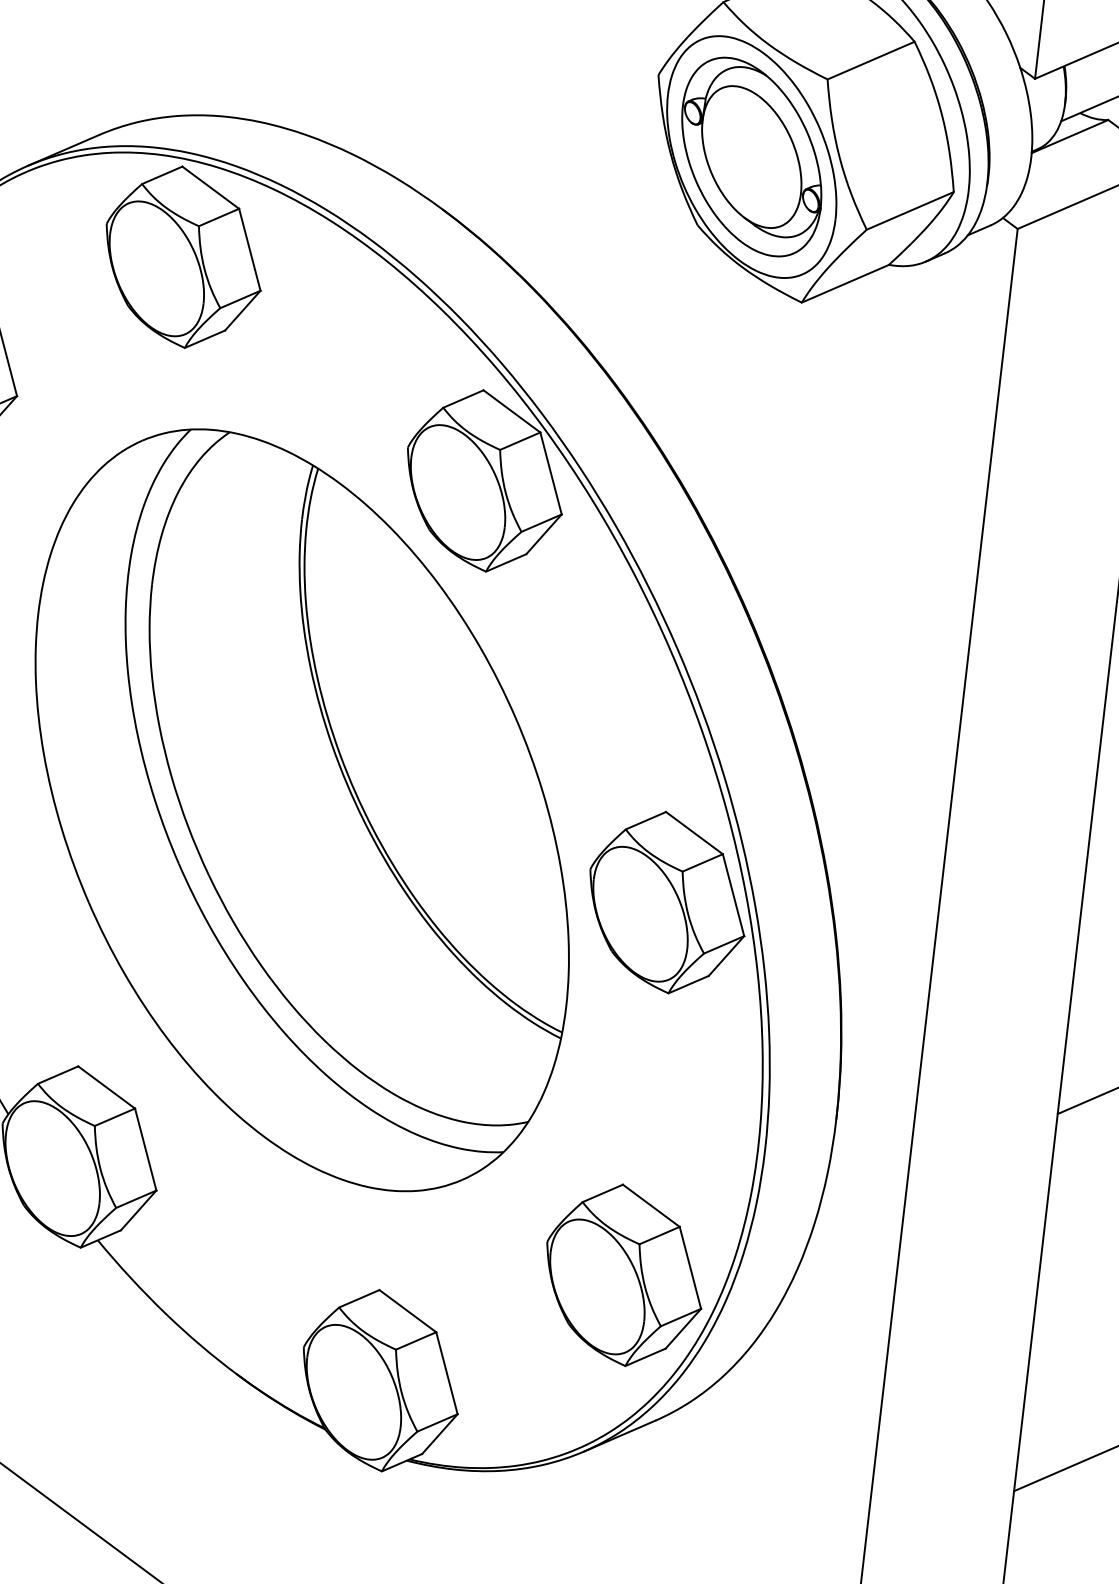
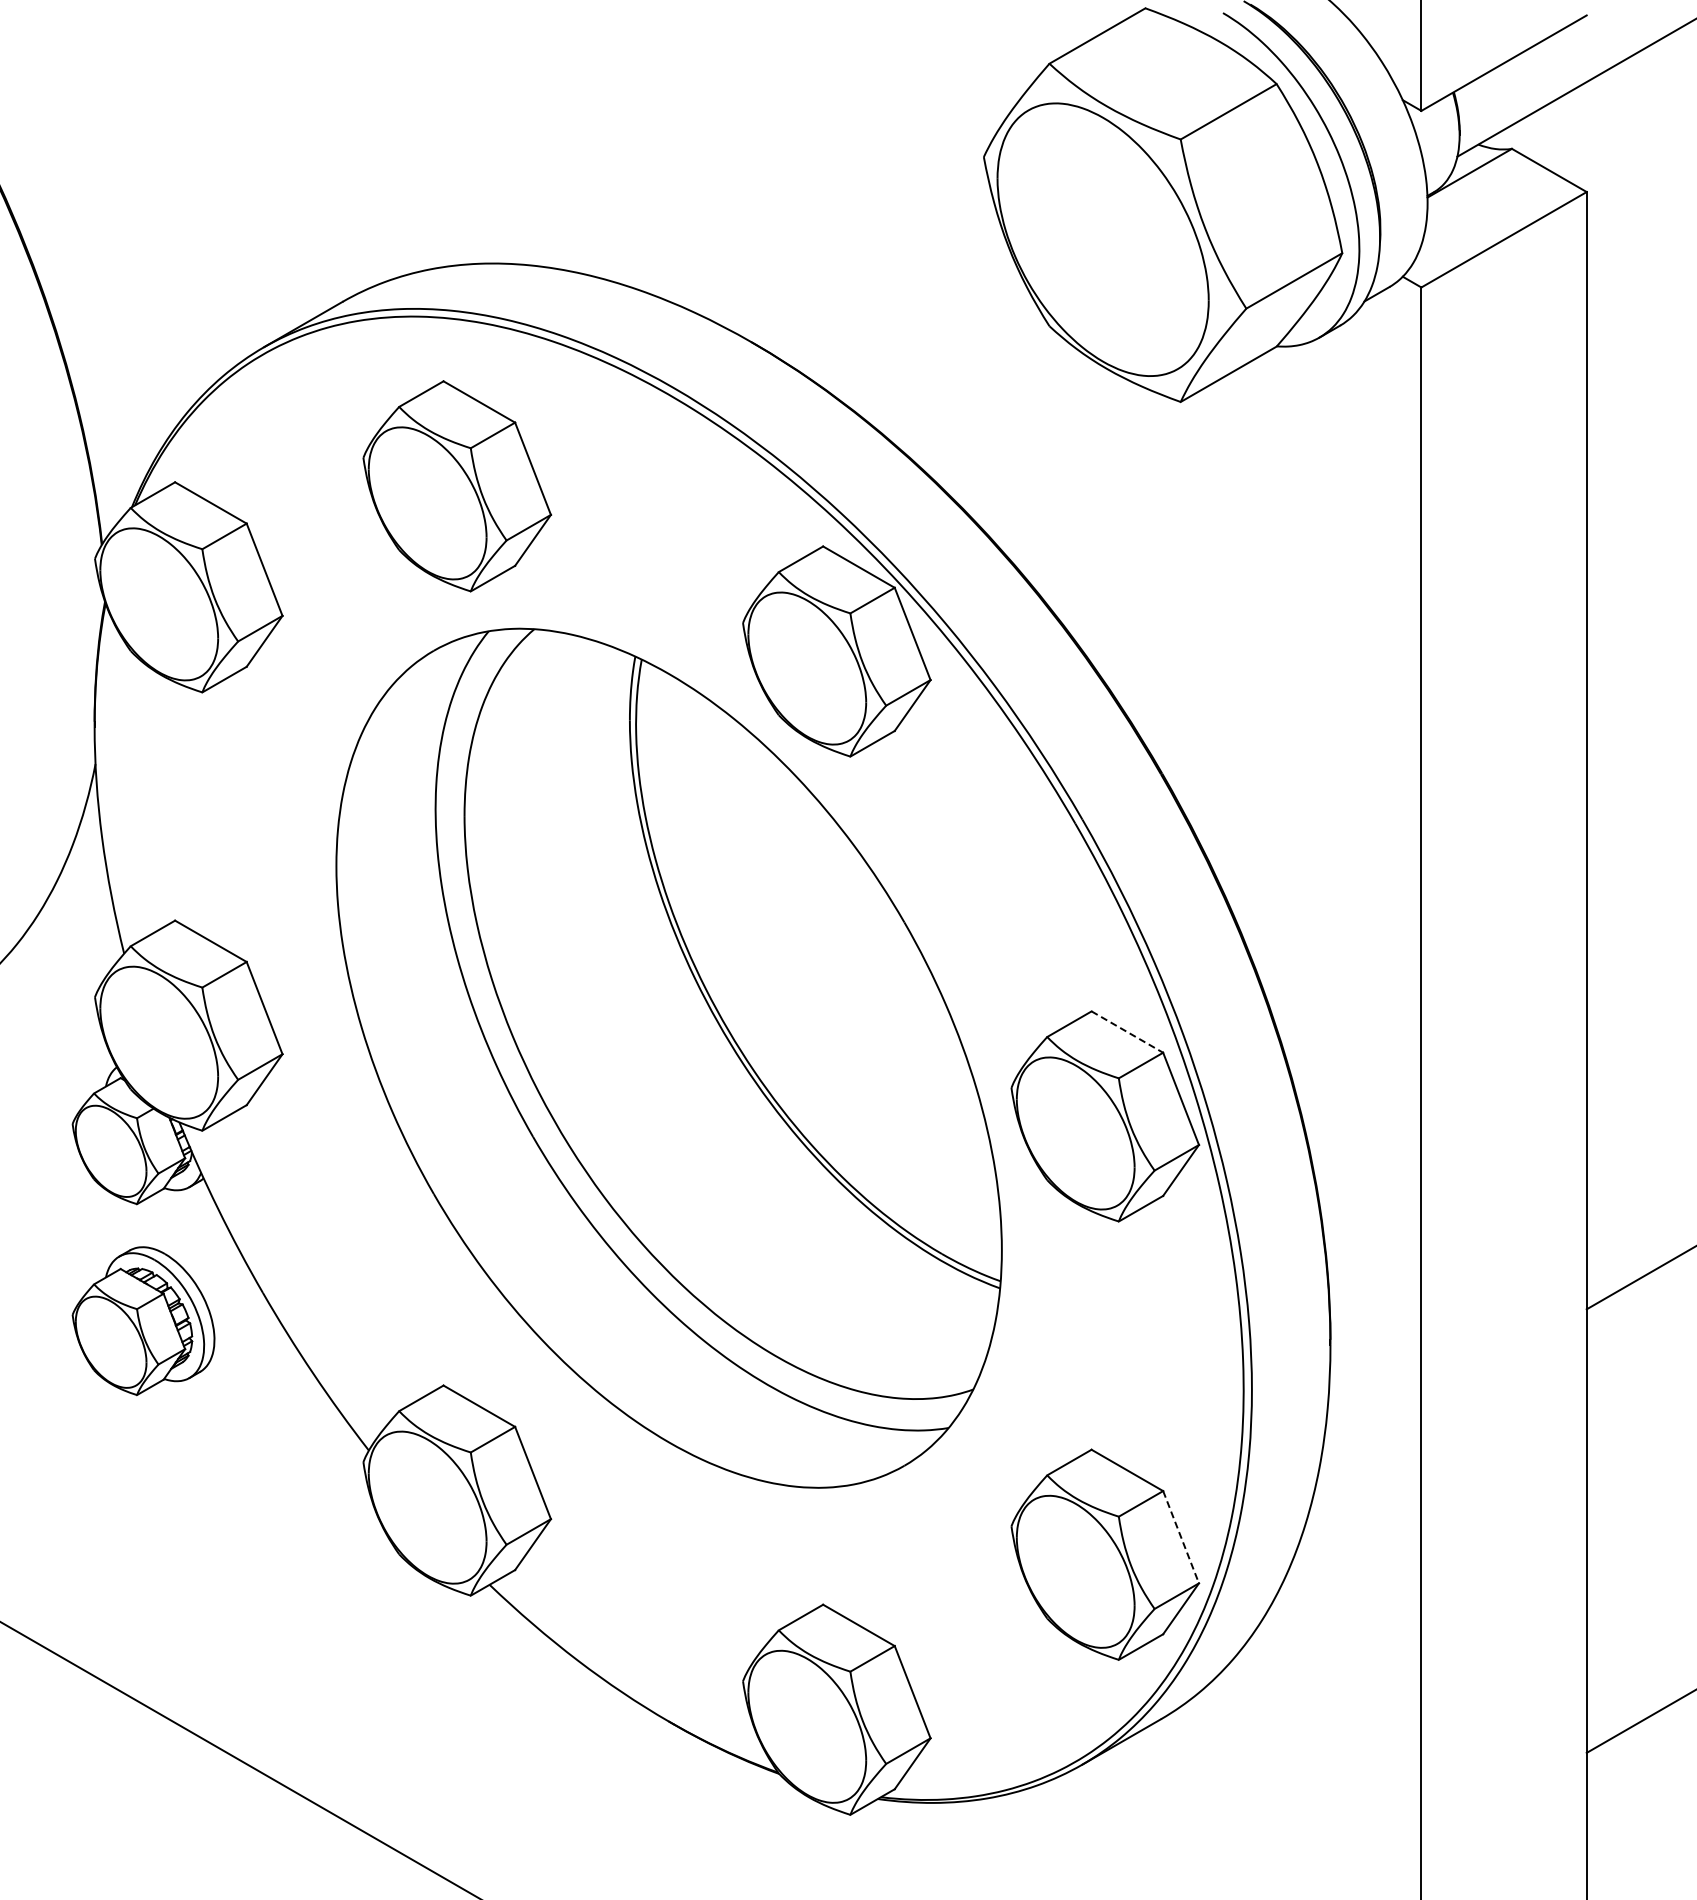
part: (751, 156) -> (1102, 239), removed
part: (183, 257) -> (457, 486), moved
line: (694, 833) -> (1127, 1032), solid -> dashed
line: (690, 1268) -> (1181, 1537), solid -> dashed

